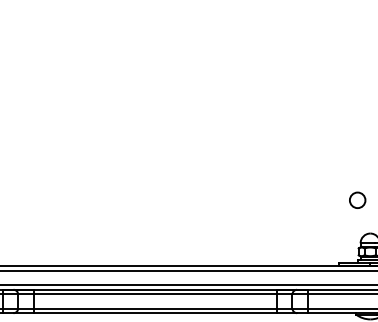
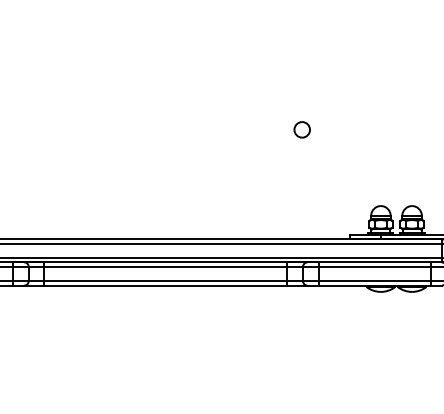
circle: (356, 199) -> (301, 129), moved

